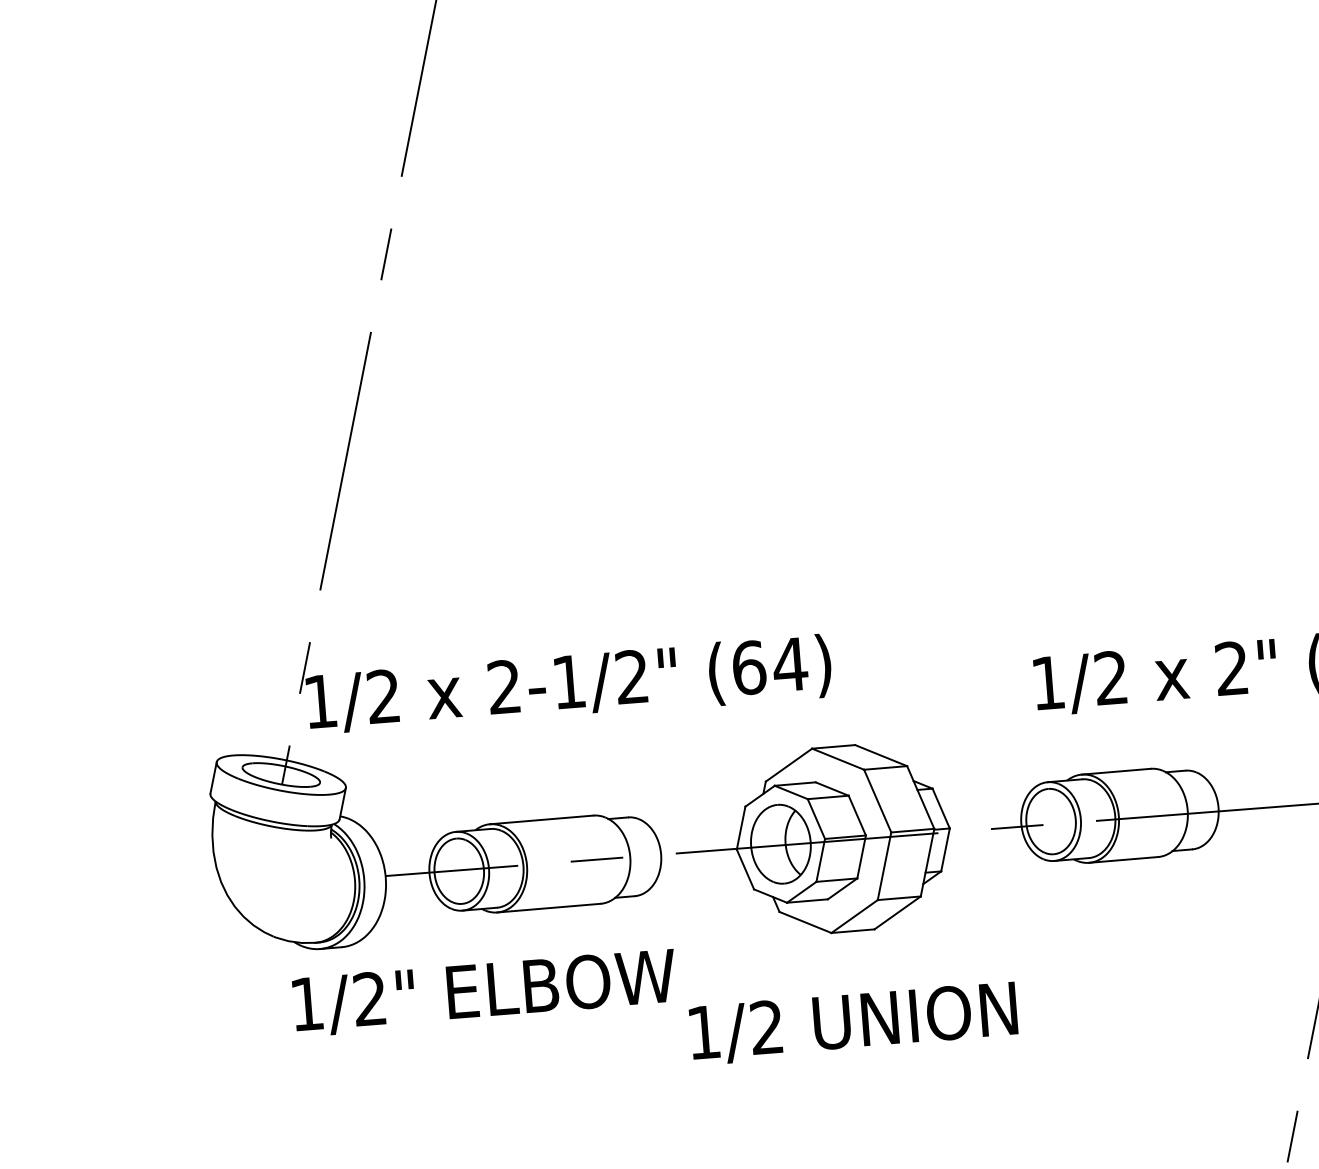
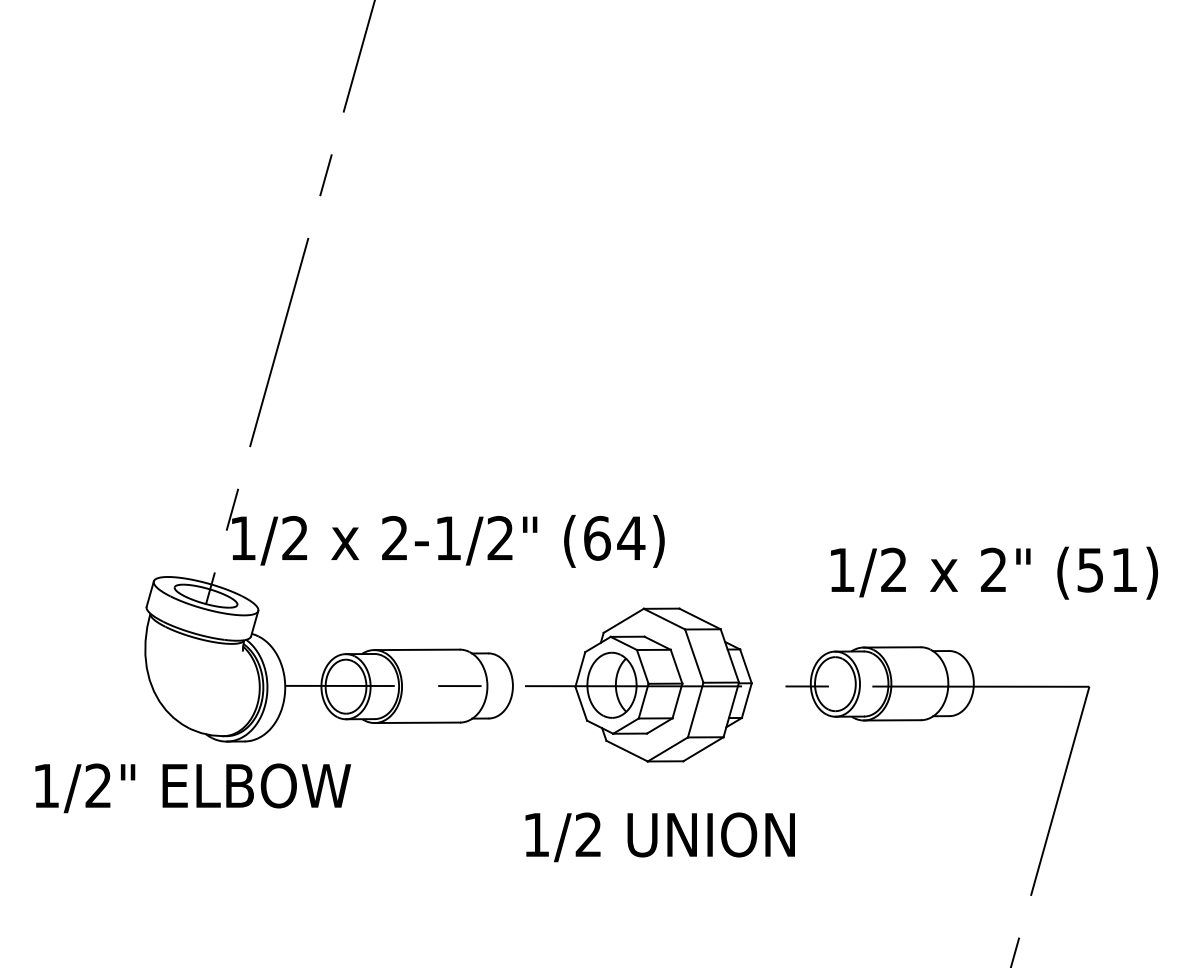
text: (484, 993) -> (192, 788), moved

